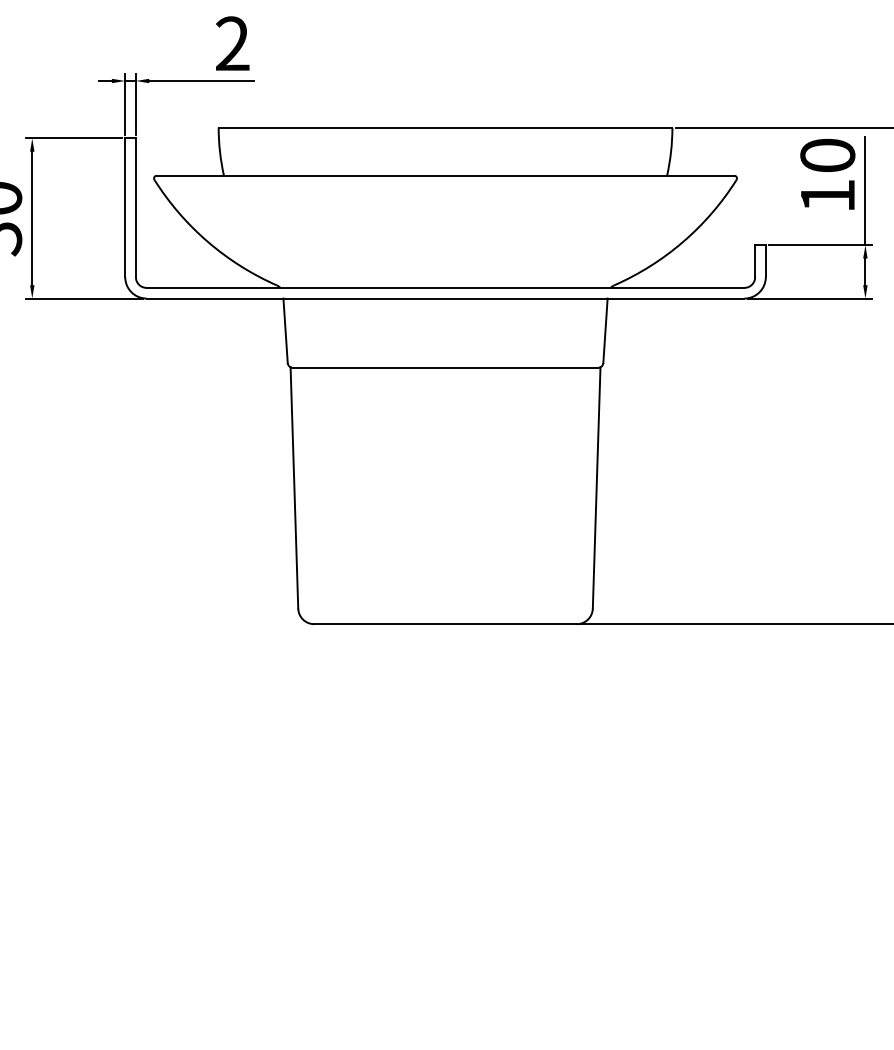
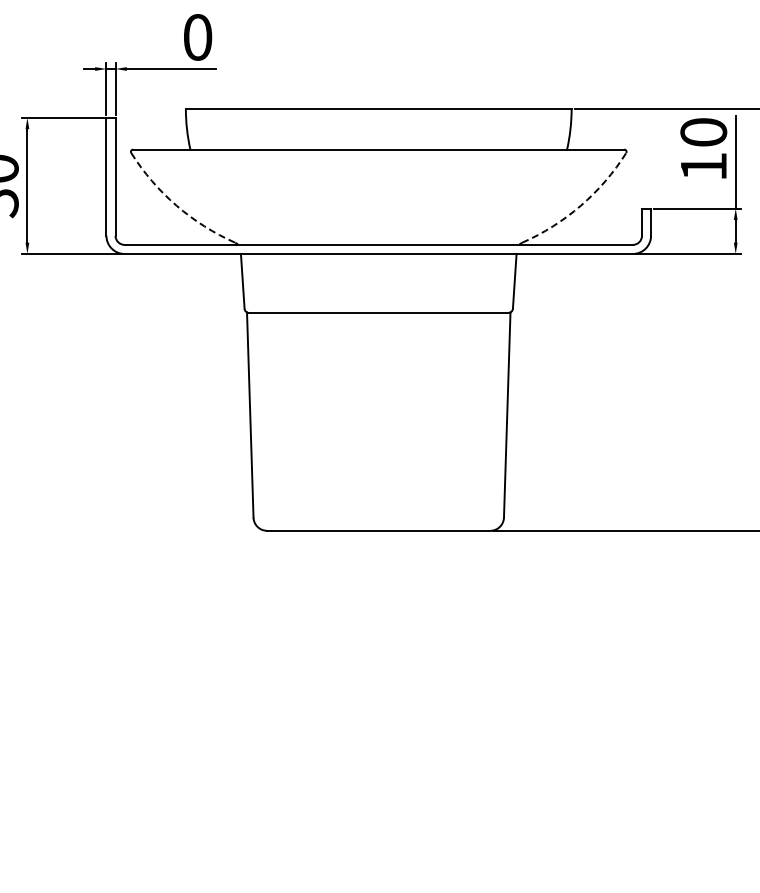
text: (232, 43) -> (197, 37), 2 -> 0
arc: (207, 241) -> (176, 205), solid -> dashed
arc: (682, 241) -> (580, 205), solid -> dashed

